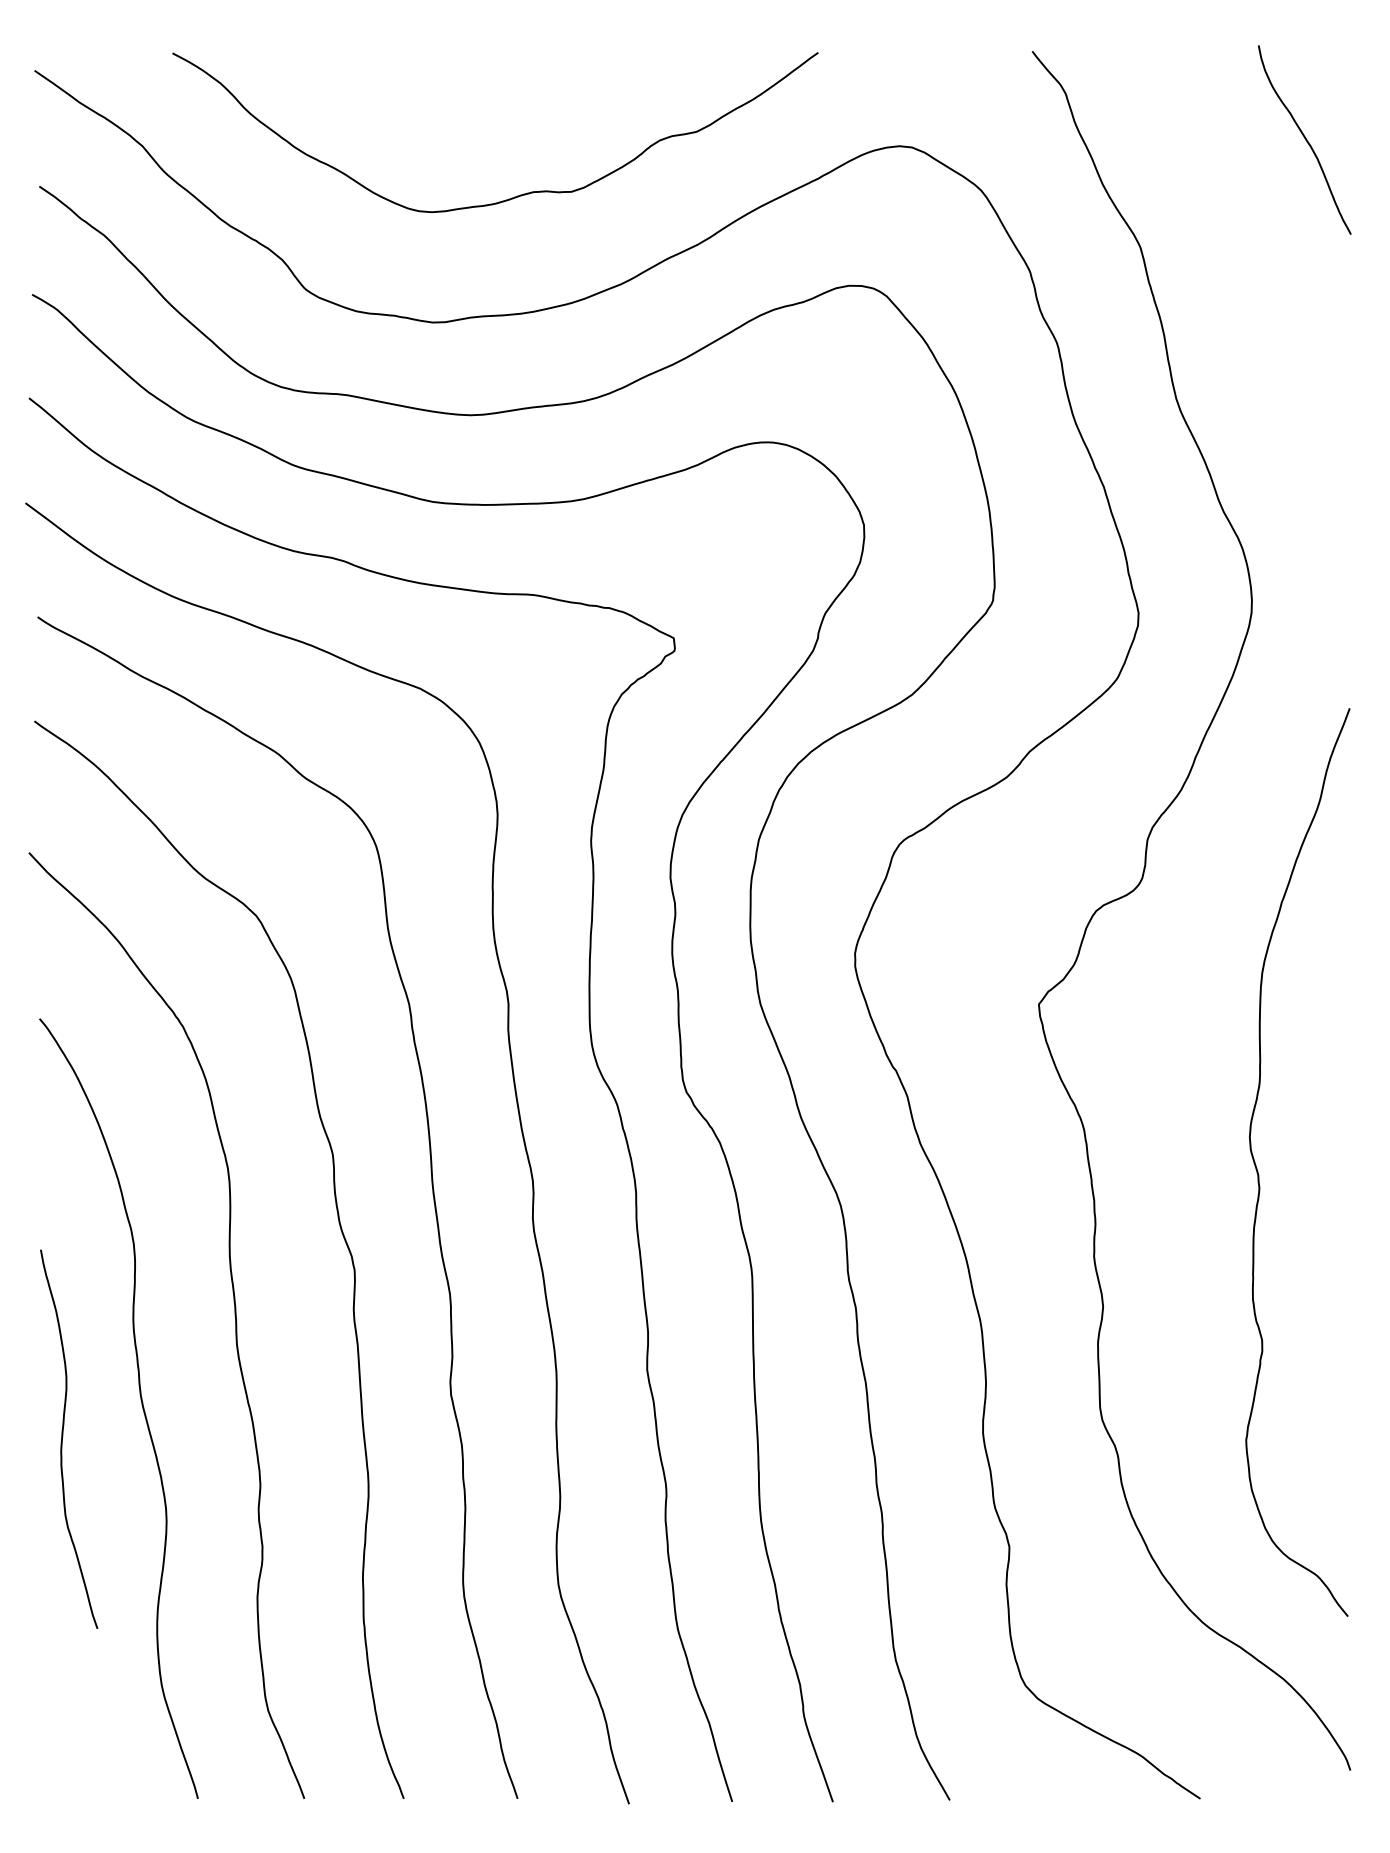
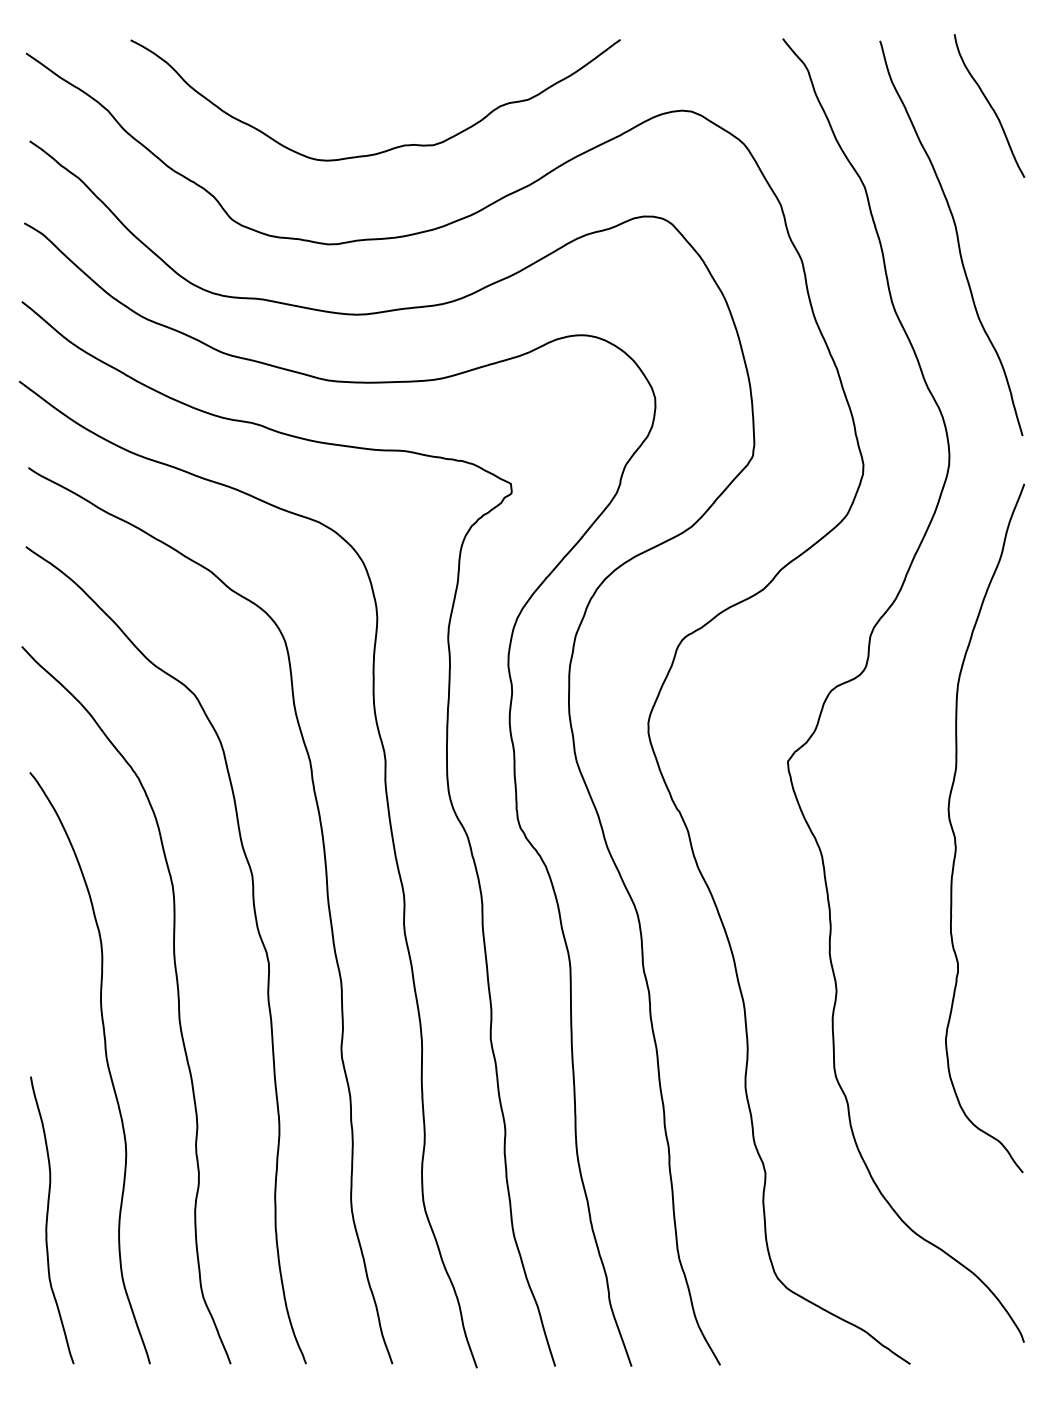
curve: (1261, 312) -> (956, 236), added
curve: (1259, 1174) -> (955, 837), moved
curve: (63, 1436) -> (48, 1218), moved

